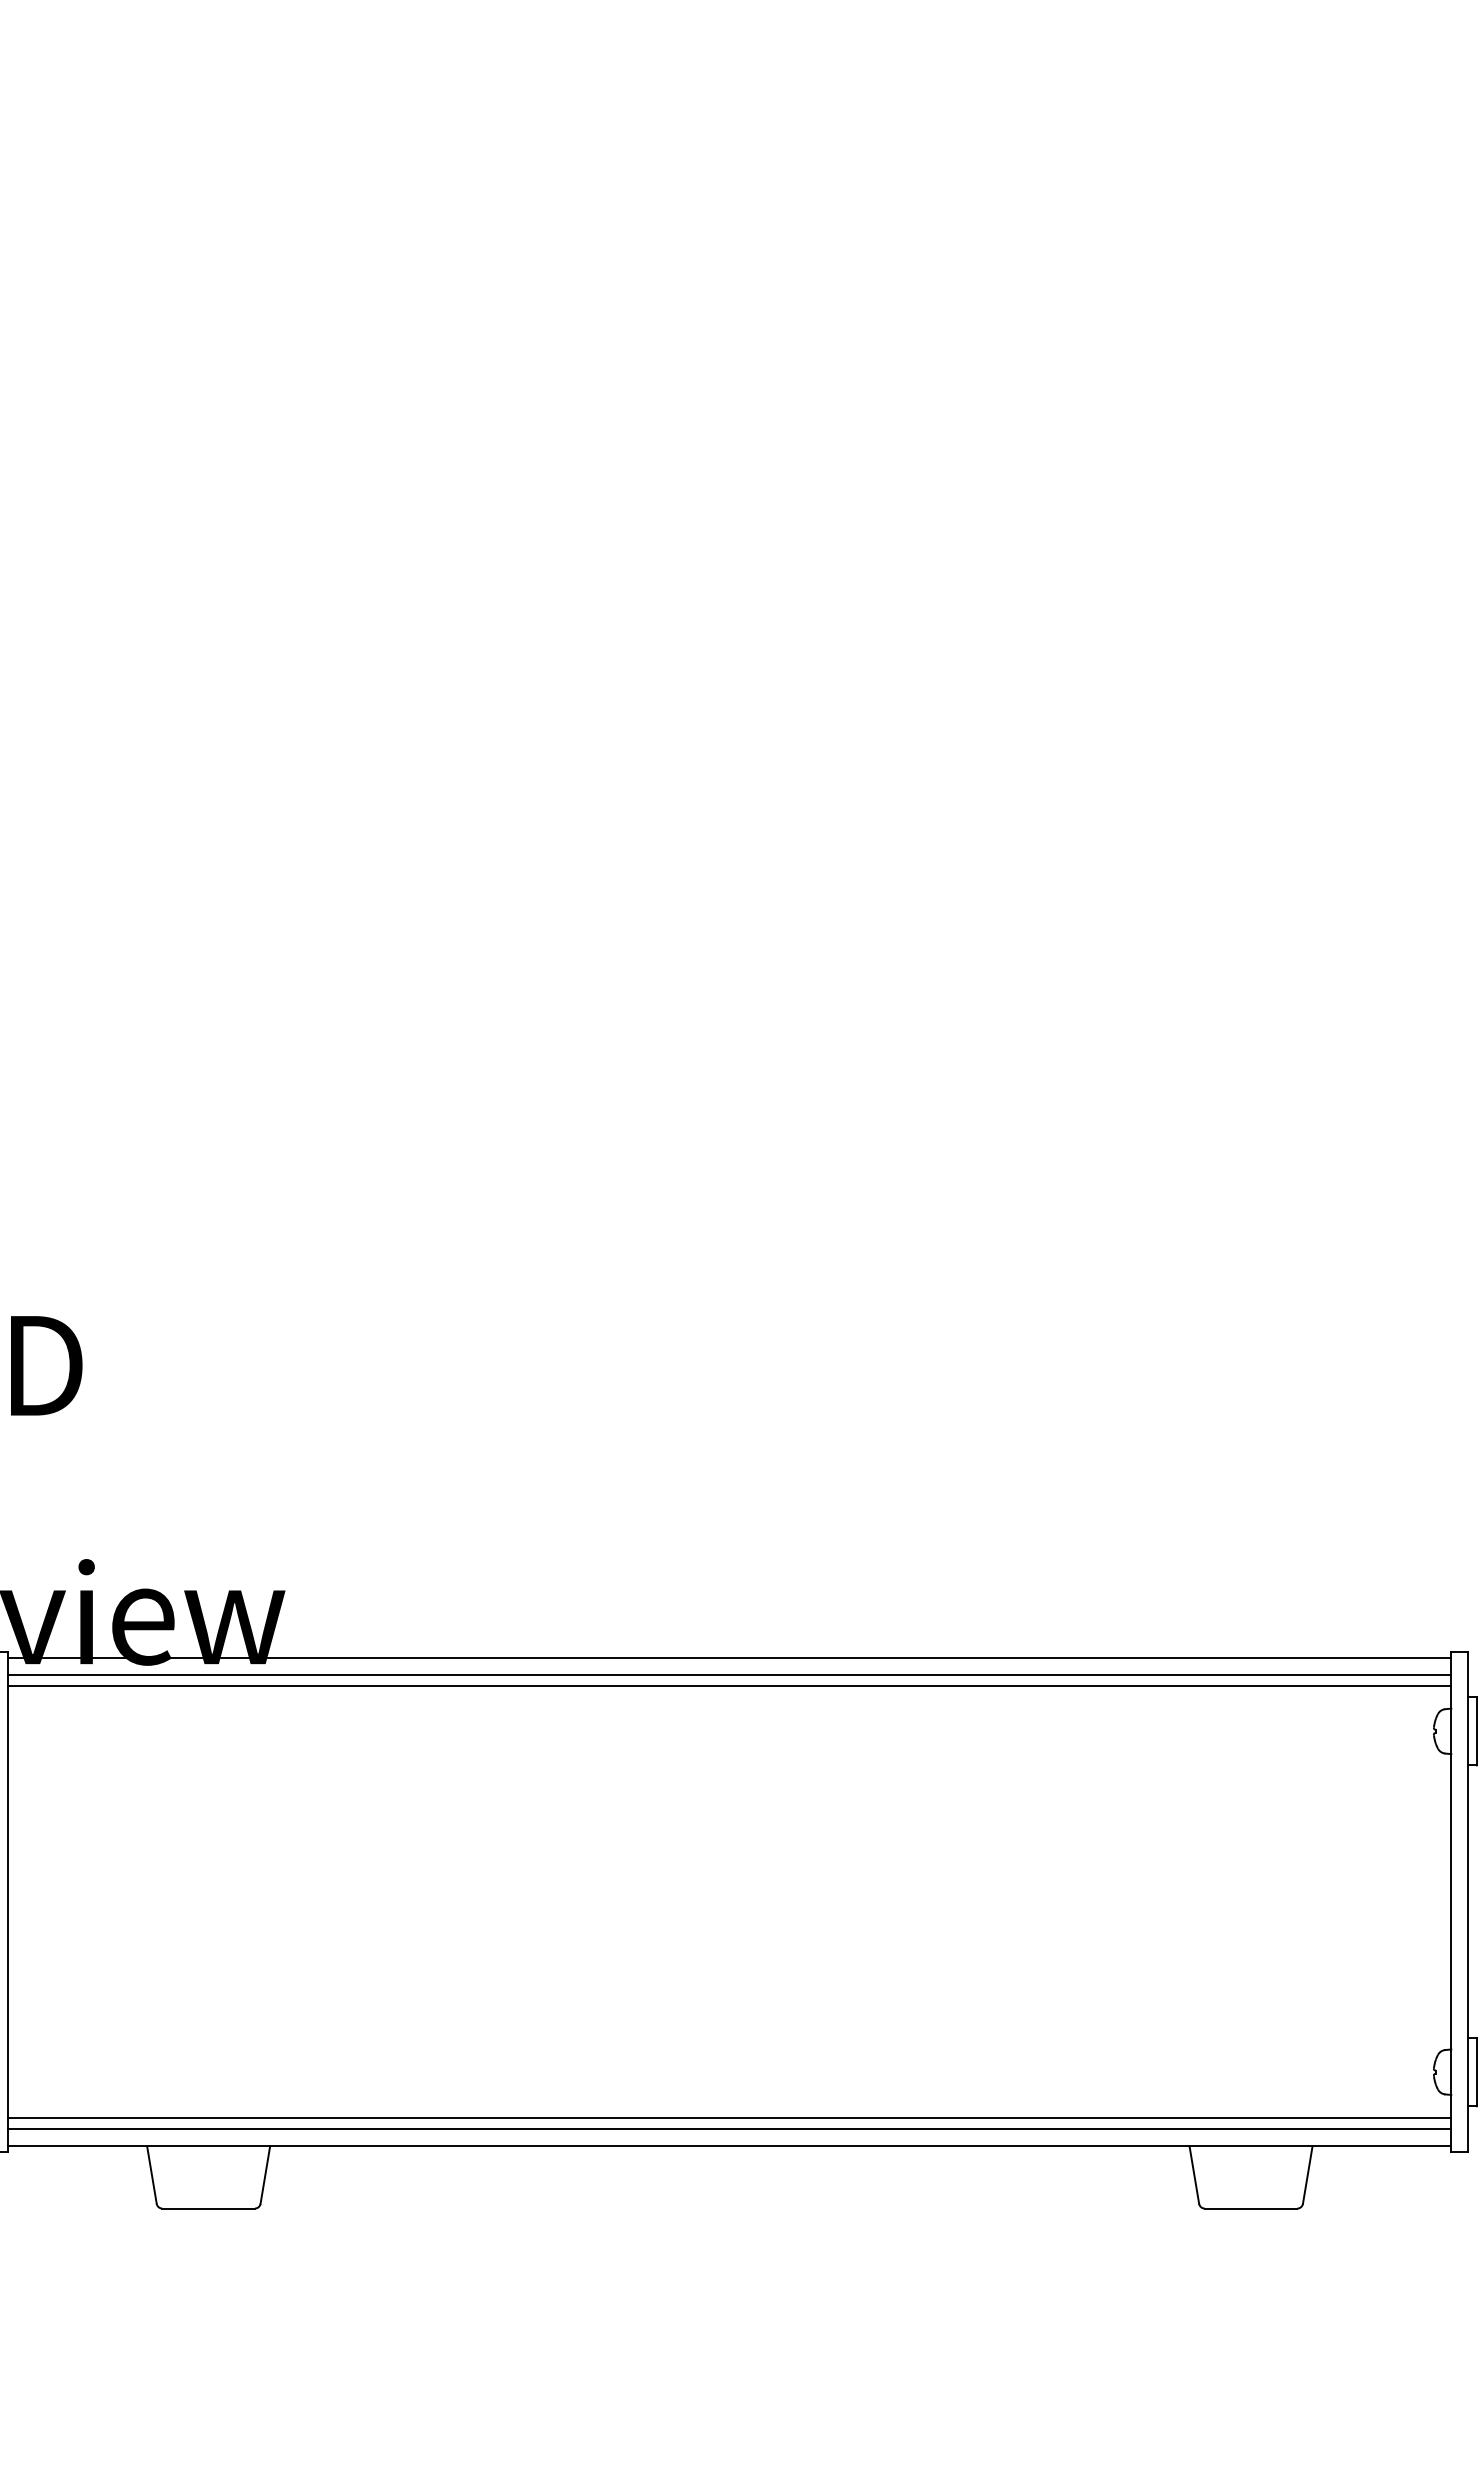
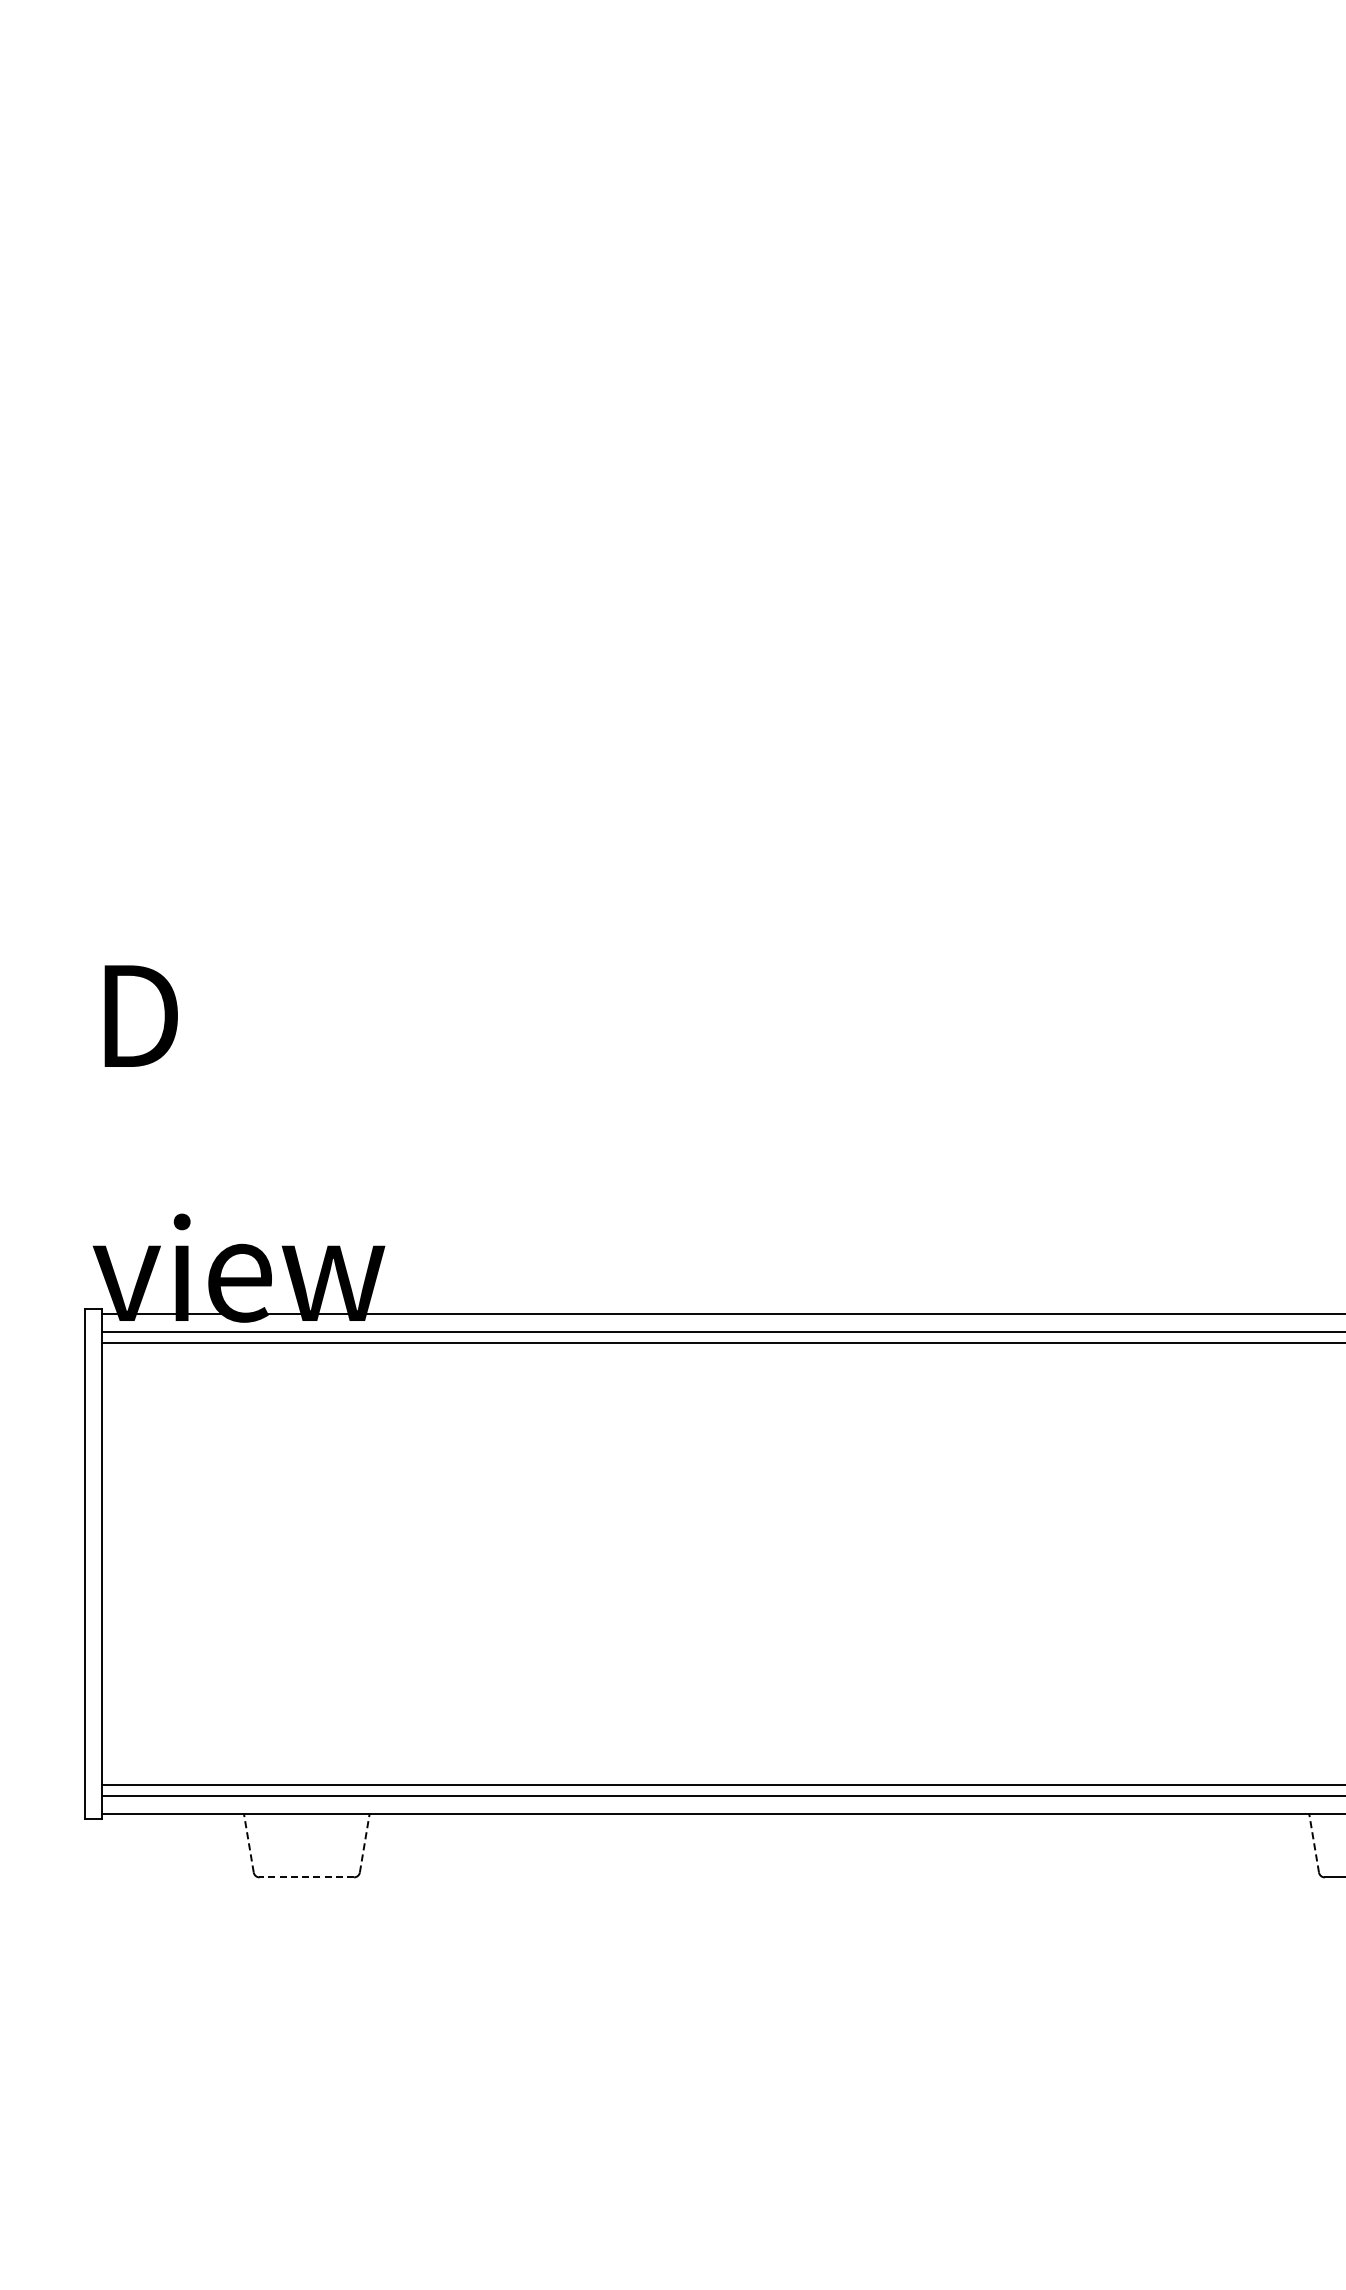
line: (151, 2174) -> (248, 1842), solid -> dashed
line: (265, 2174) -> (364, 1842), solid -> dashed
line: (1194, 2174) -> (1314, 1842), solid -> dashed
line: (208, 2208) -> (306, 1877), solid -> dashed

